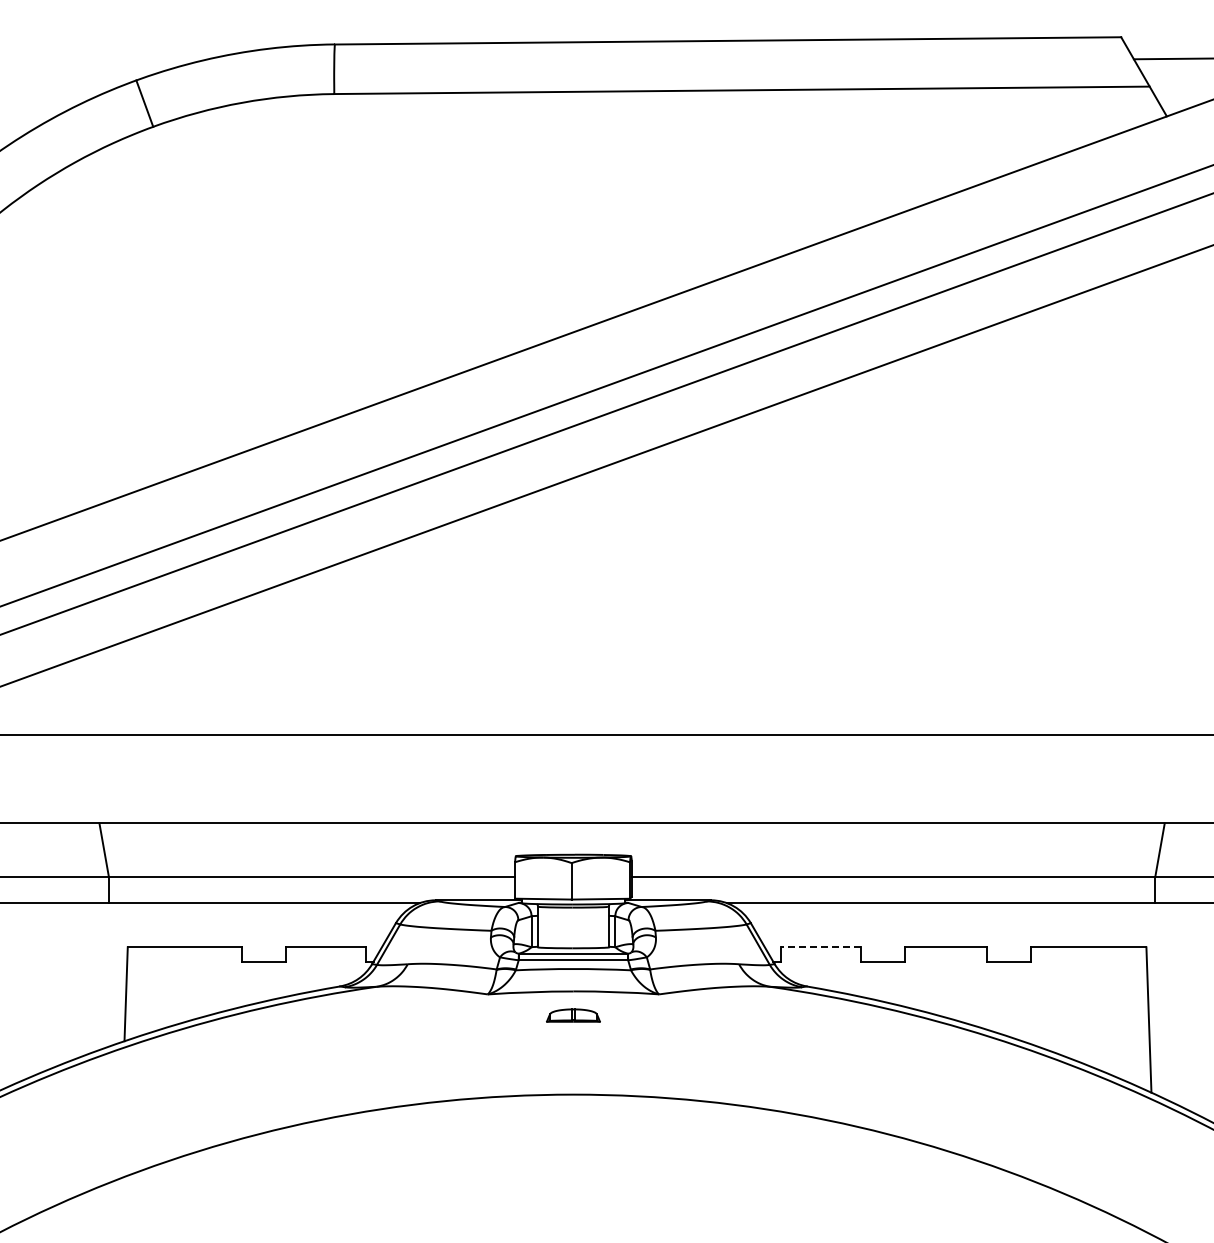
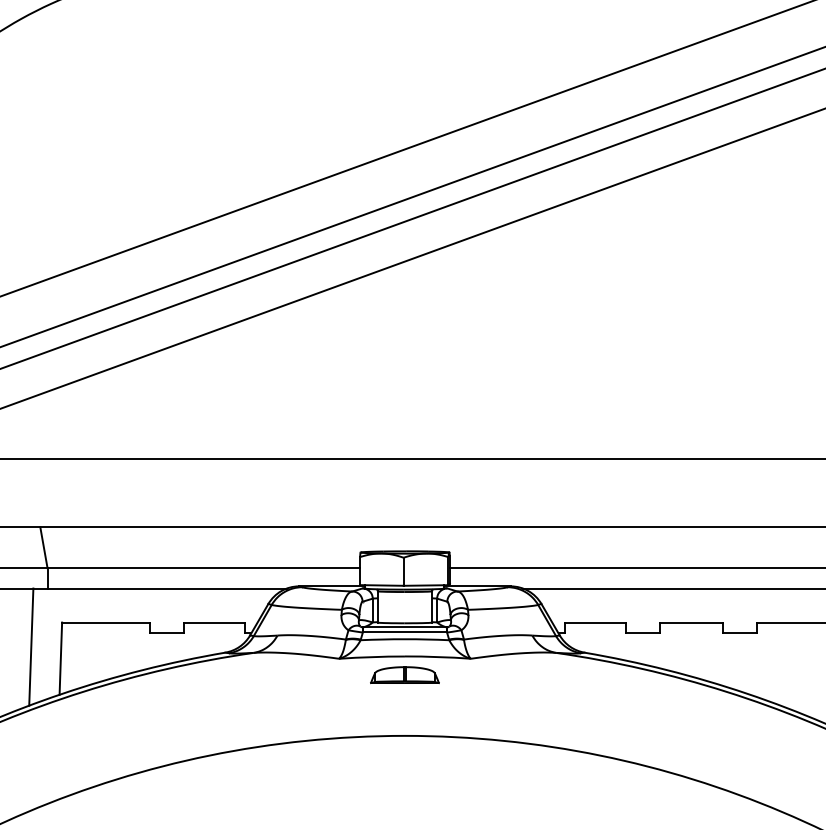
line: (820, 947) -> (595, 622), dashed -> solid
line: (87, 979) -> (31, 647), added
part: (573, 1015) -> (405, 674), size x1.67

